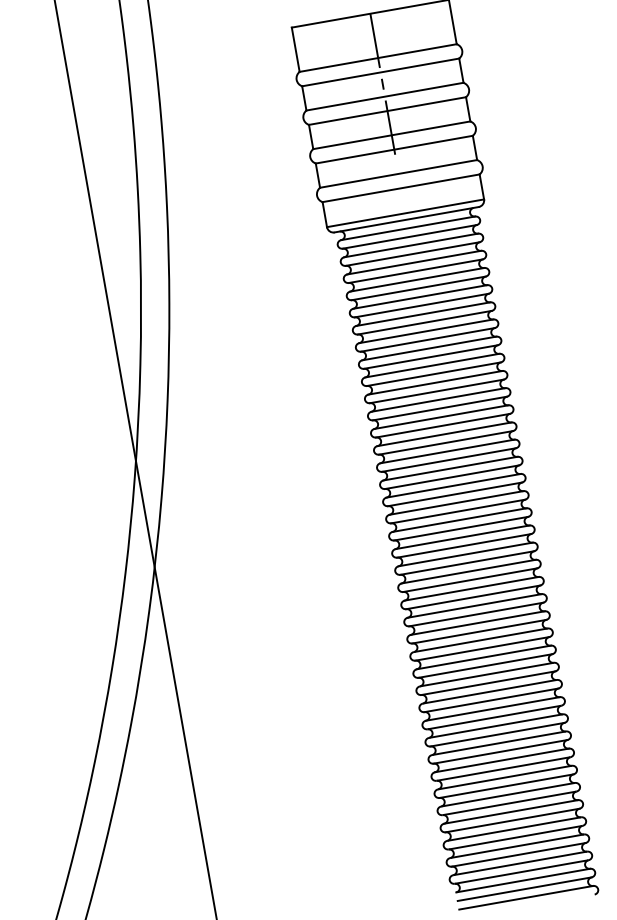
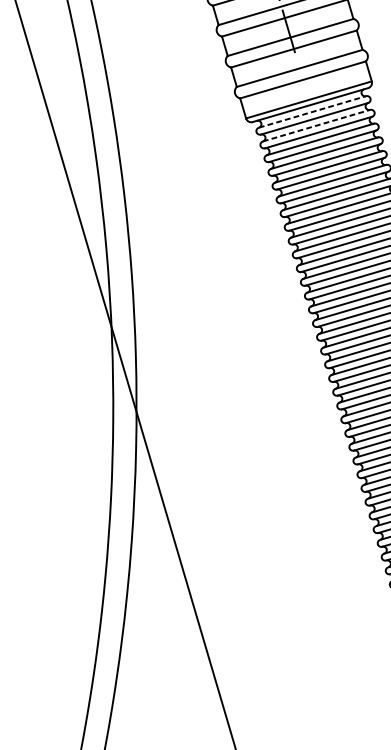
line: (408, 228) -> (312, 112), solid -> dashed
line: (411, 245) -> (316, 125), solid -> dashed

